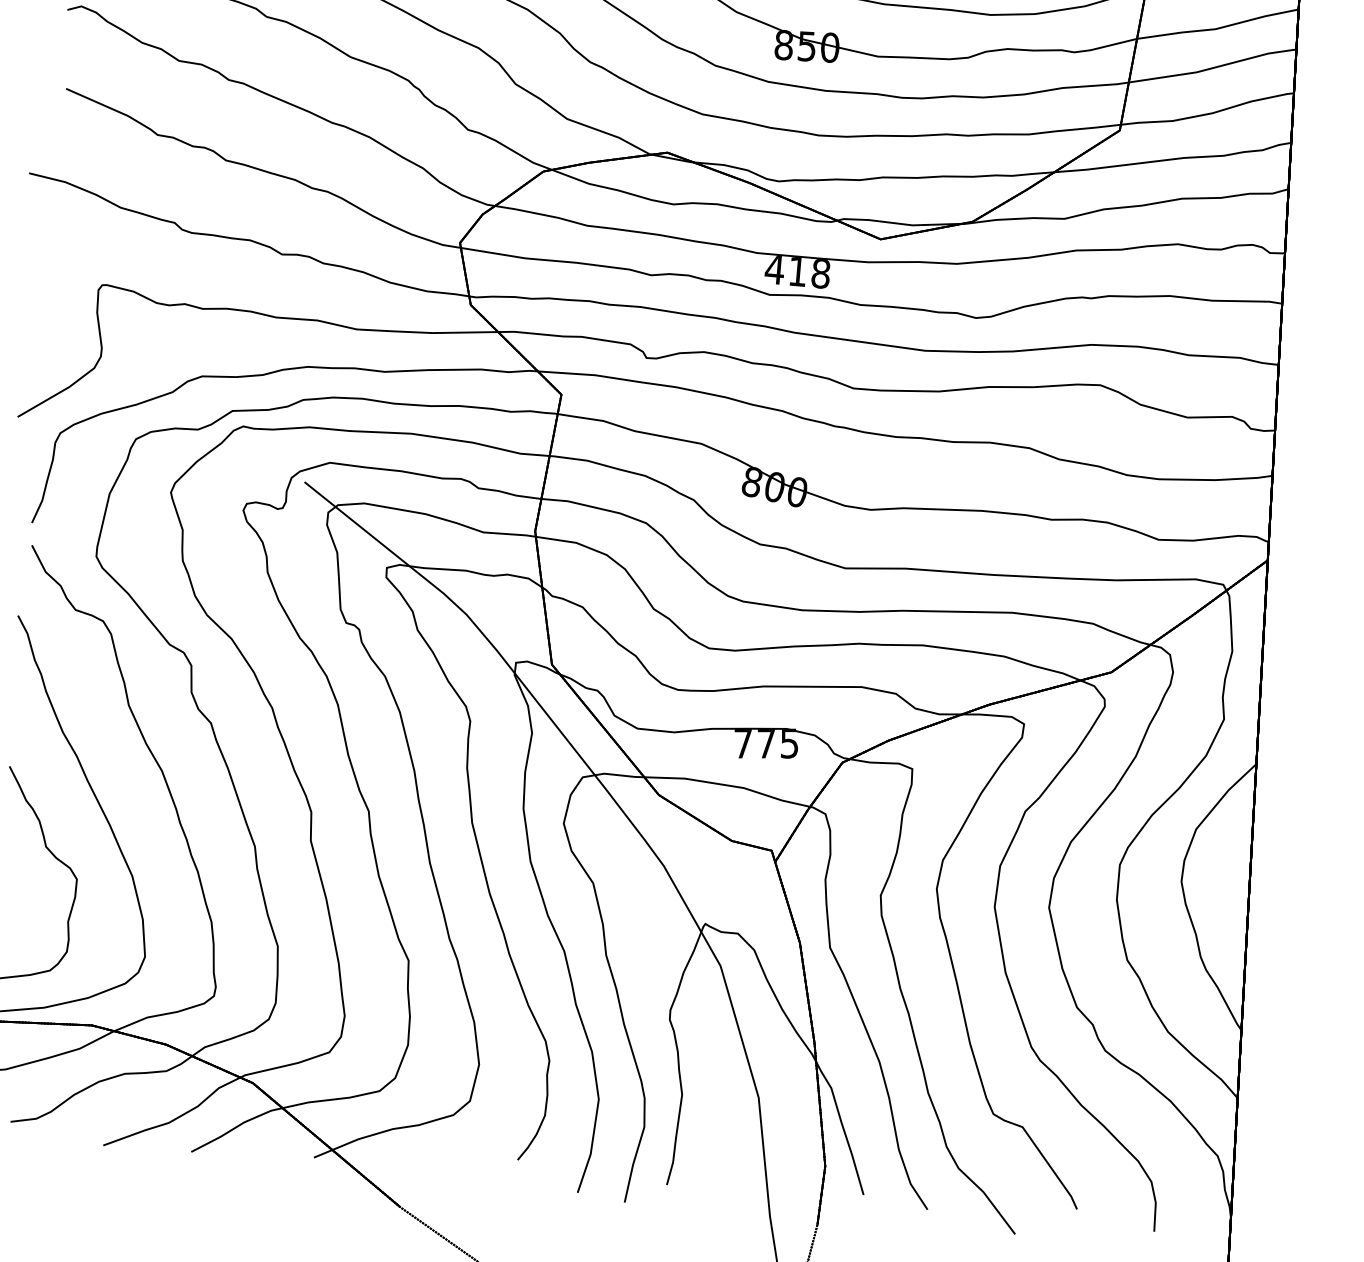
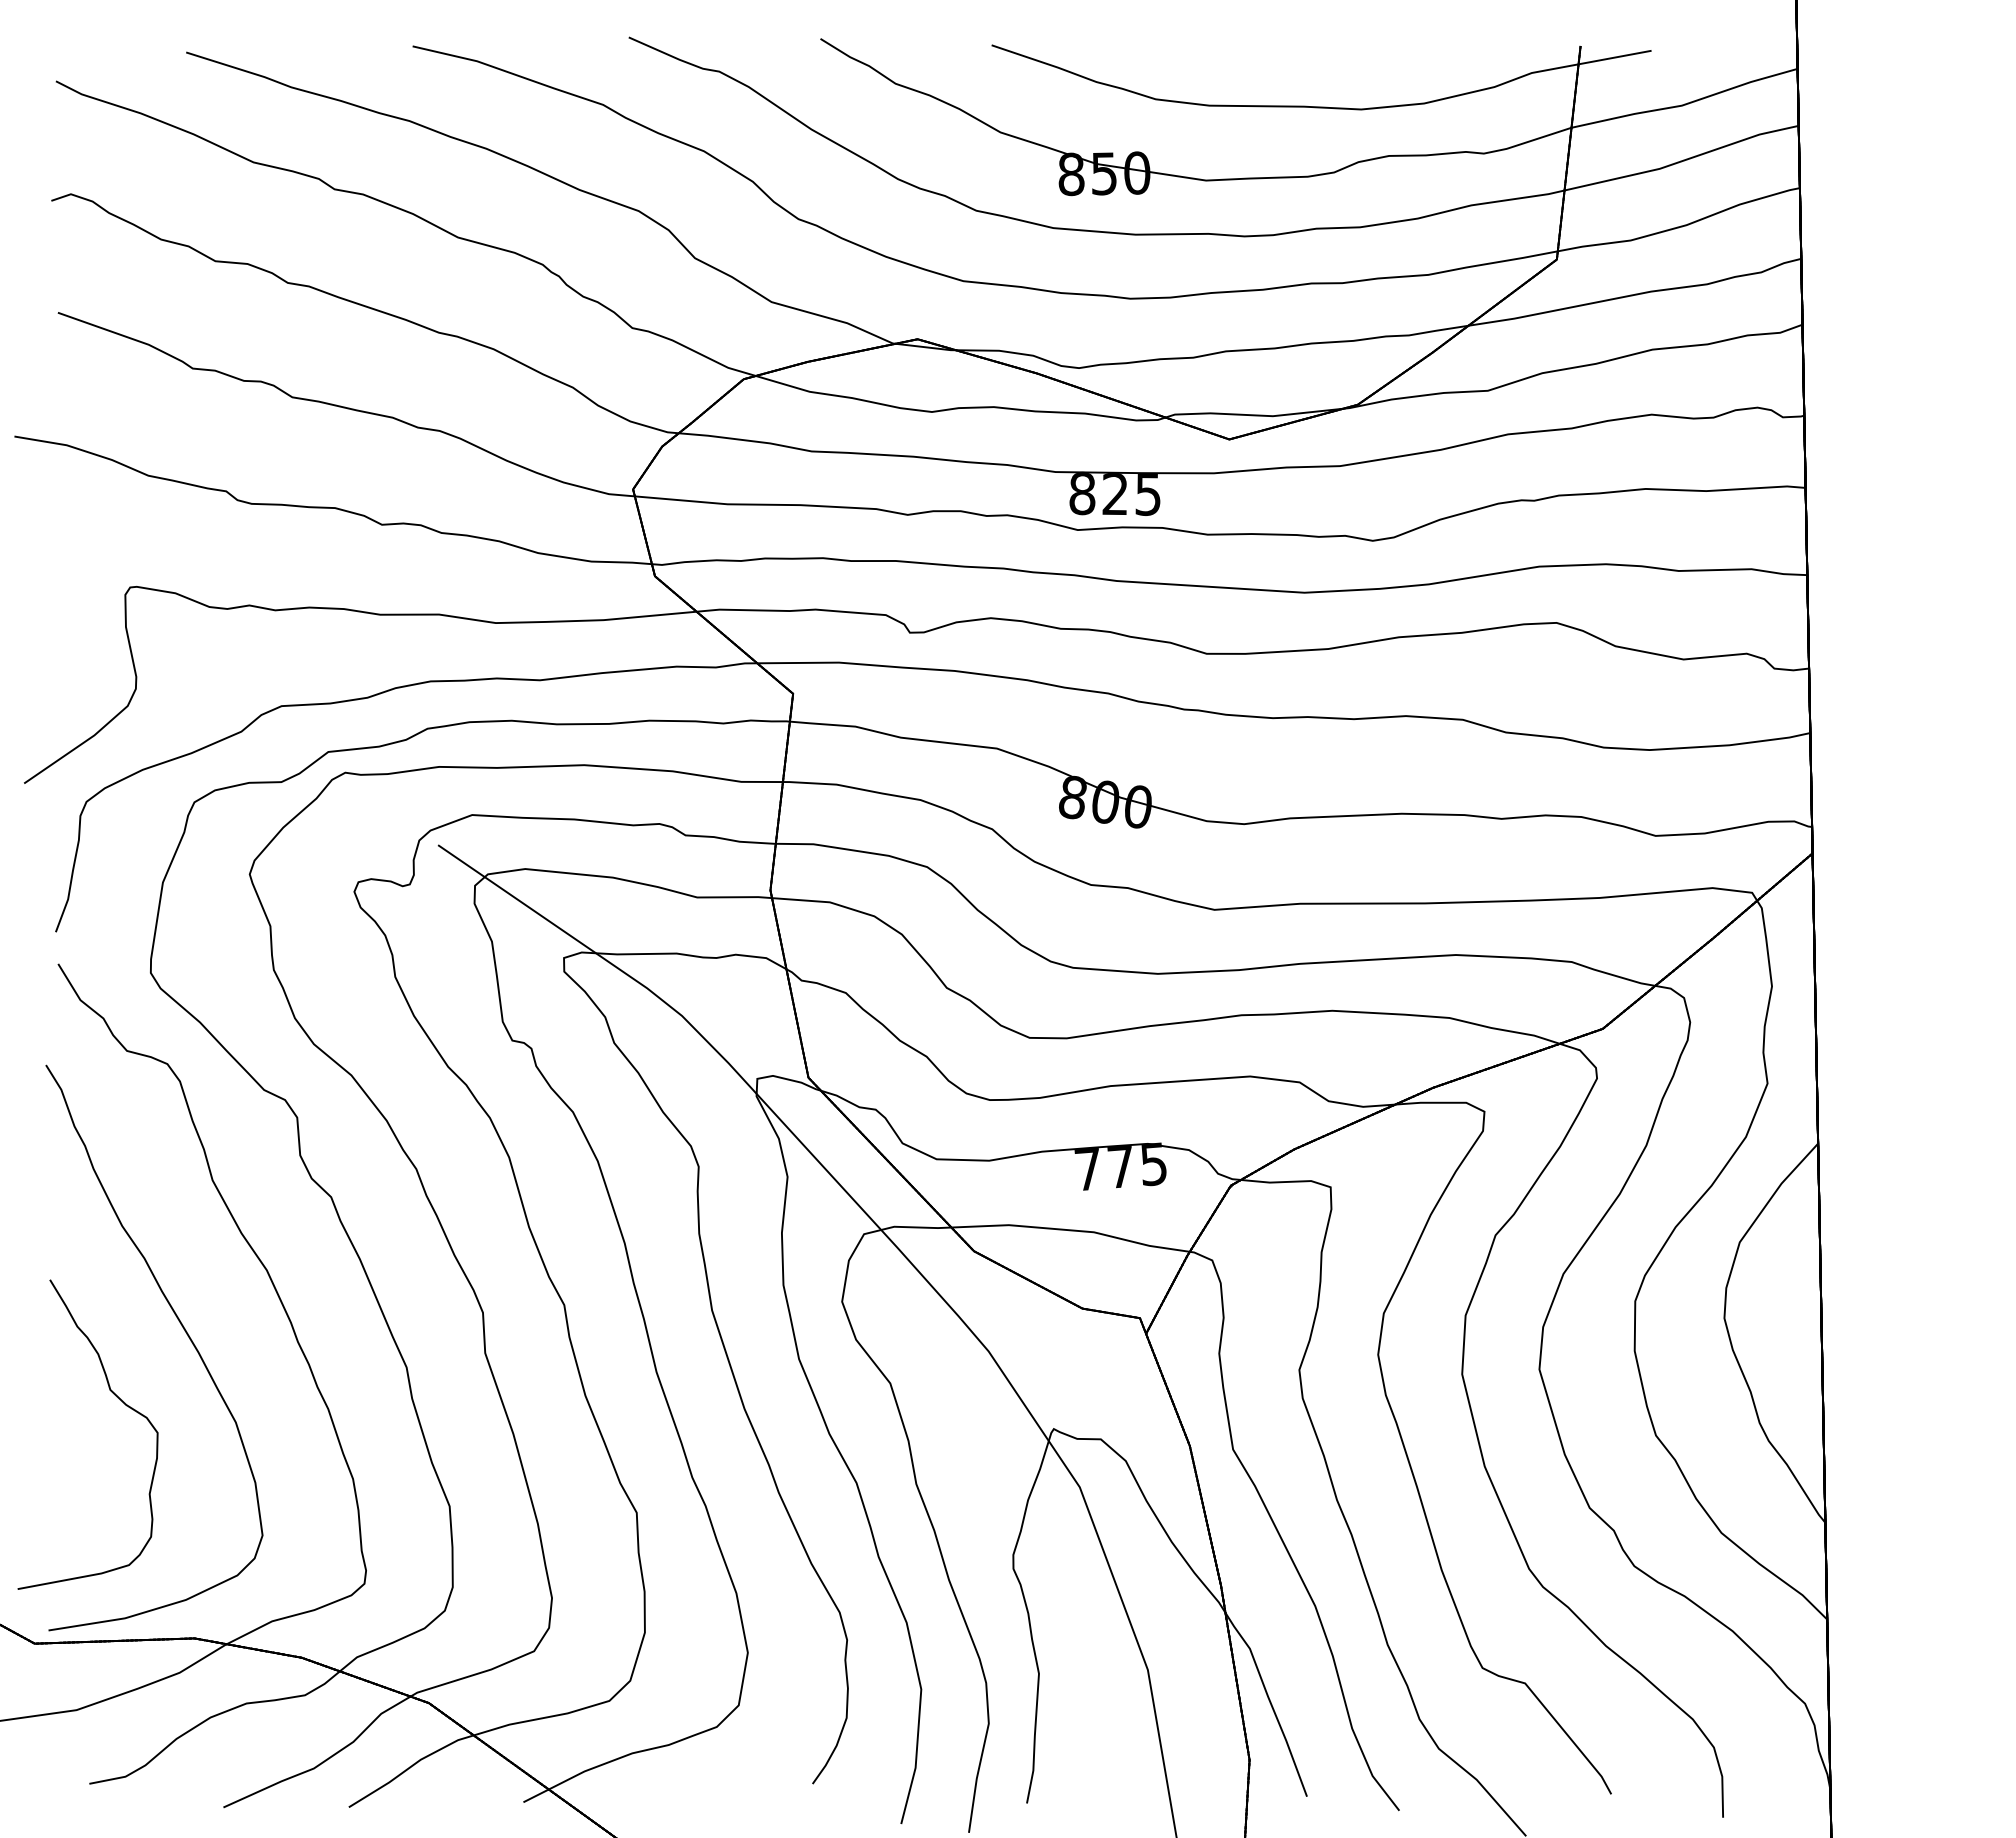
text: (797, 271) -> (1114, 494), 418 -> 825

